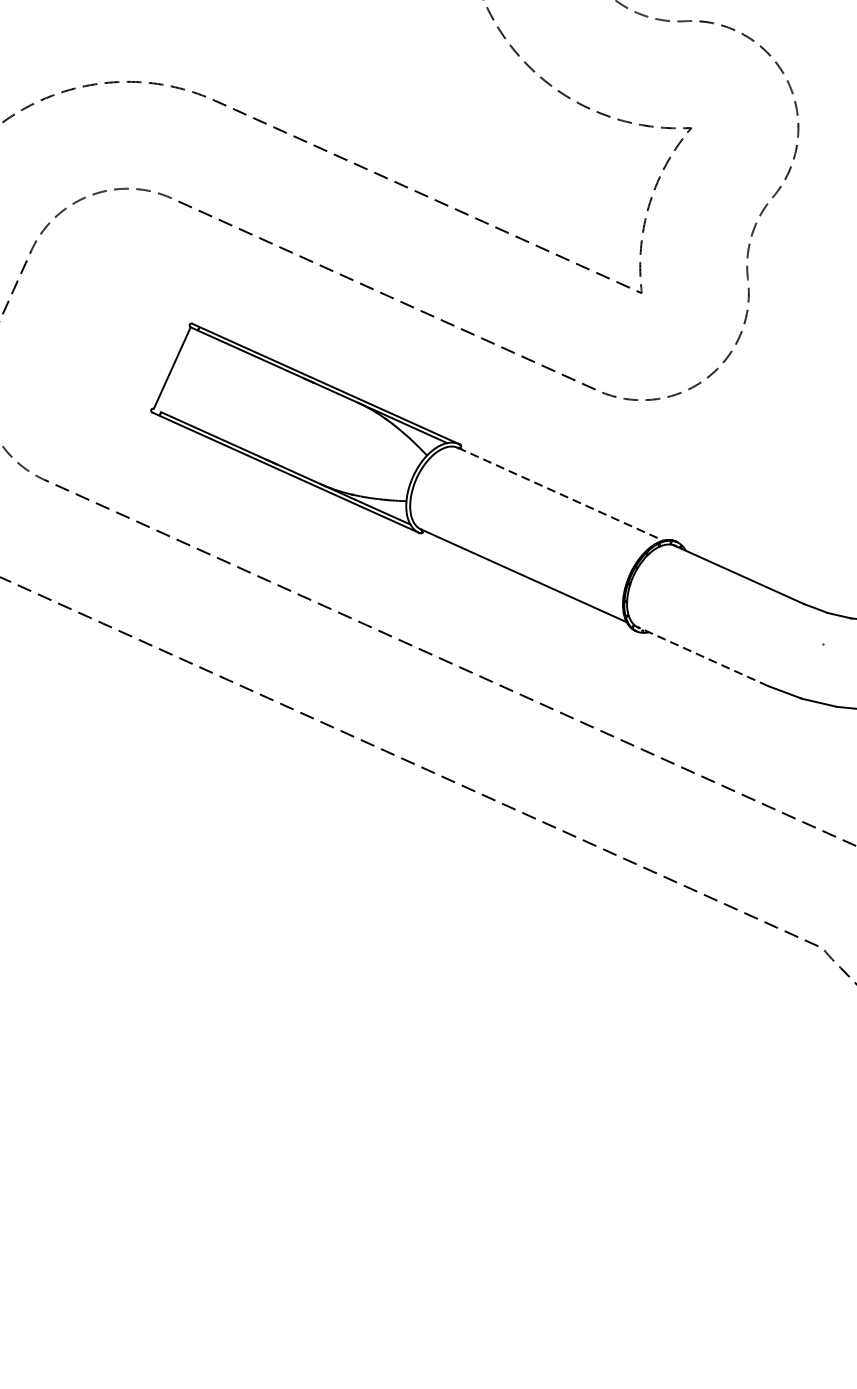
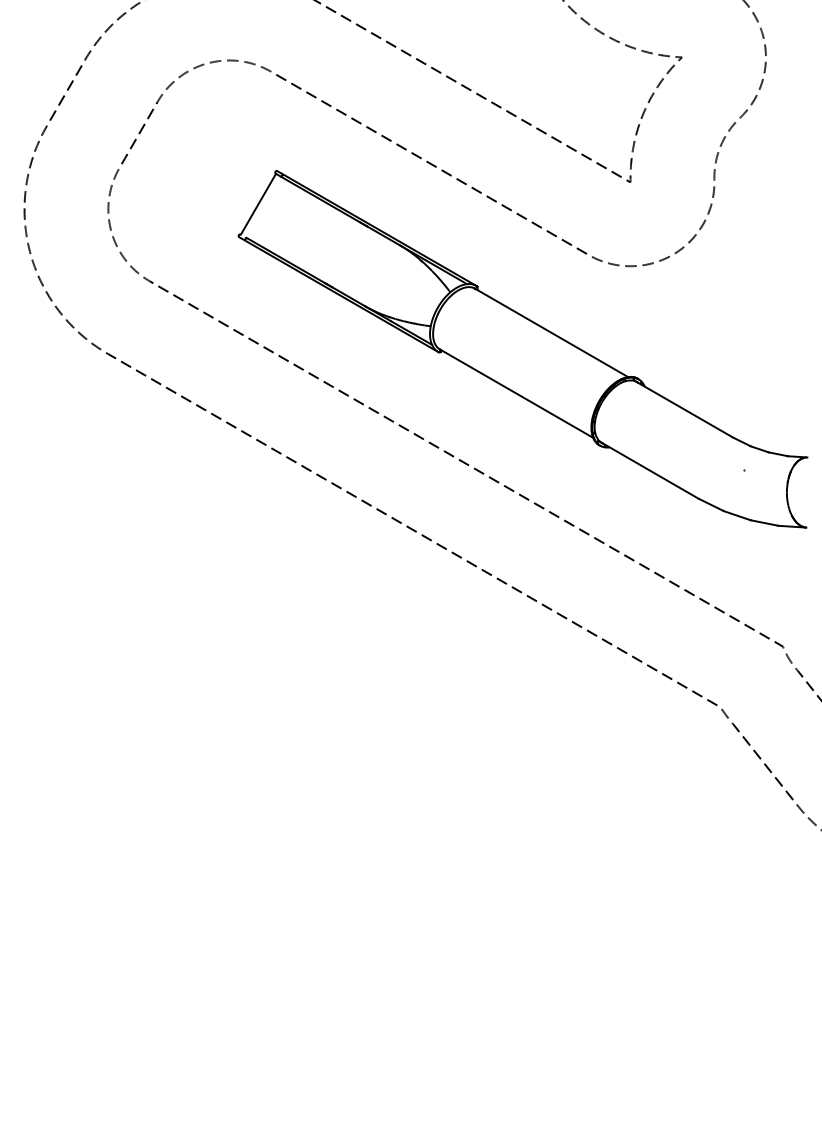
line: (560, 493) -> (551, 332), dashed -> solid
line: (702, 656) -> (649, 470), dashed -> solid

